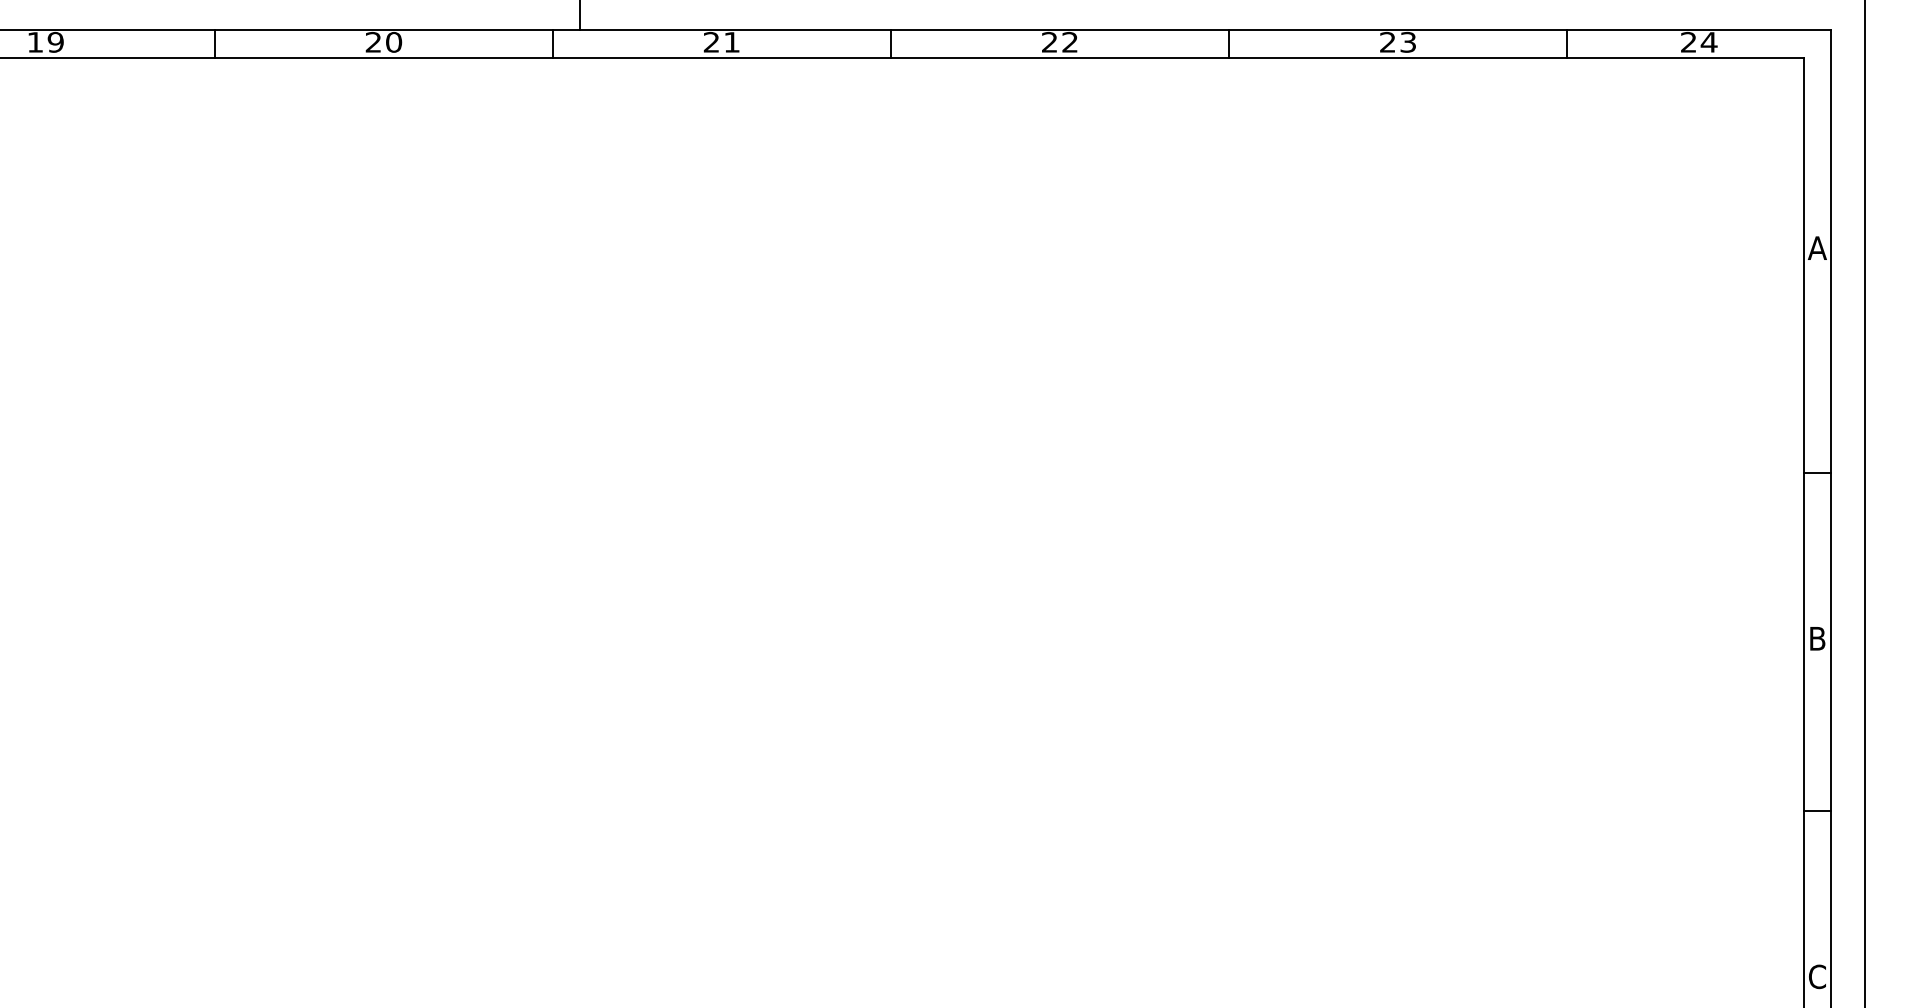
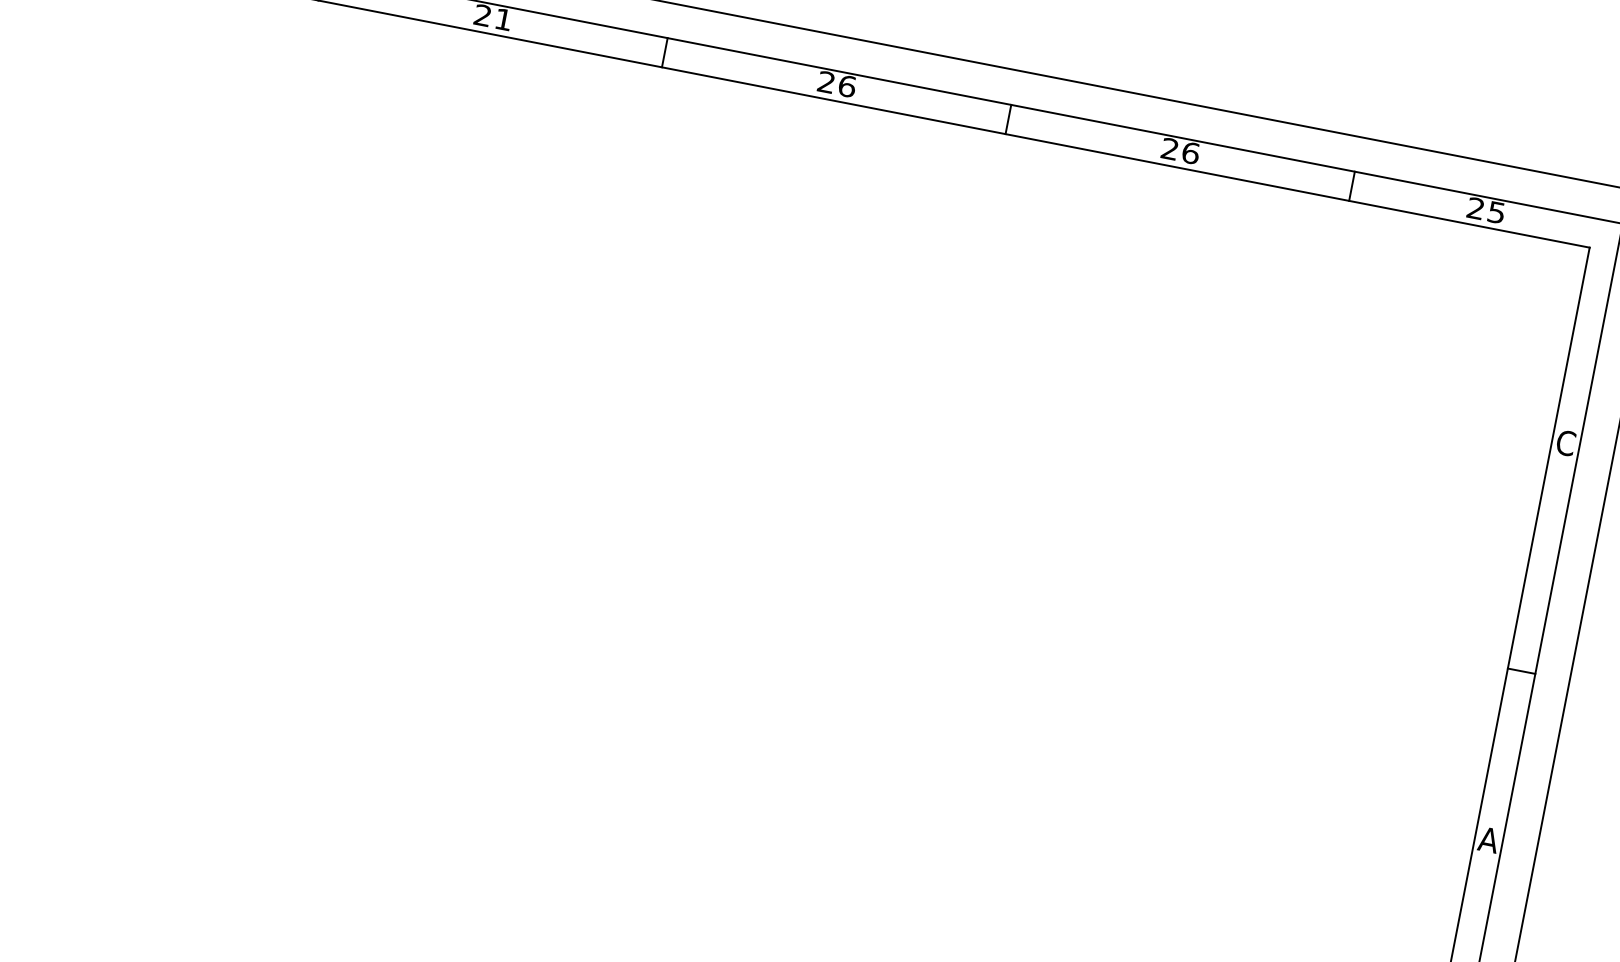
text: (1070, 41) -> (847, 85), 22 -> 26
text: (1408, 41) -> (1191, 152), 23 -> 26
text: (1708, 42) -> (1495, 212), 24 -> 25
text: (1816, 248) -> (1564, 443), A -> C
text: (1816, 638) -> (1487, 839), B -> A

